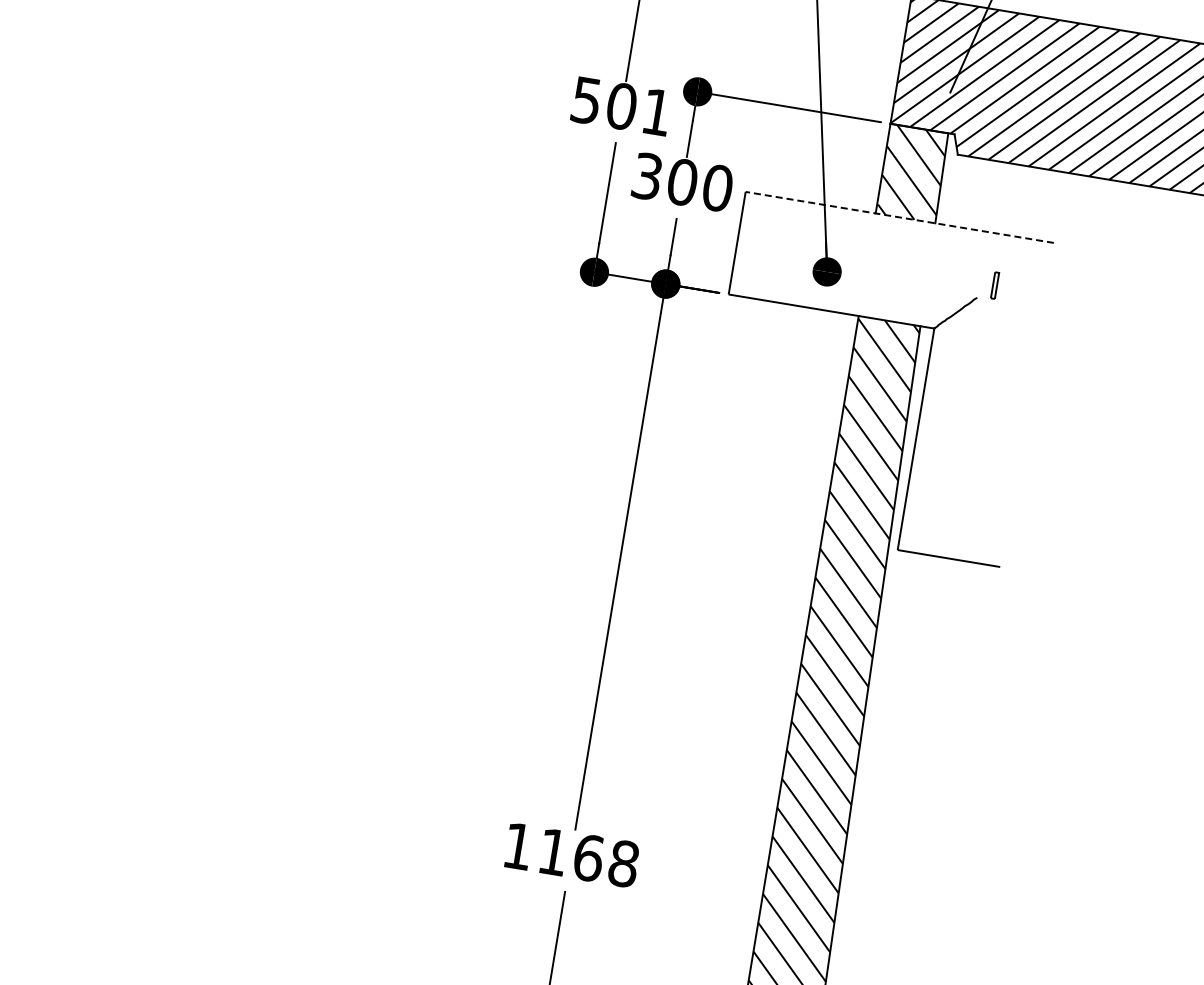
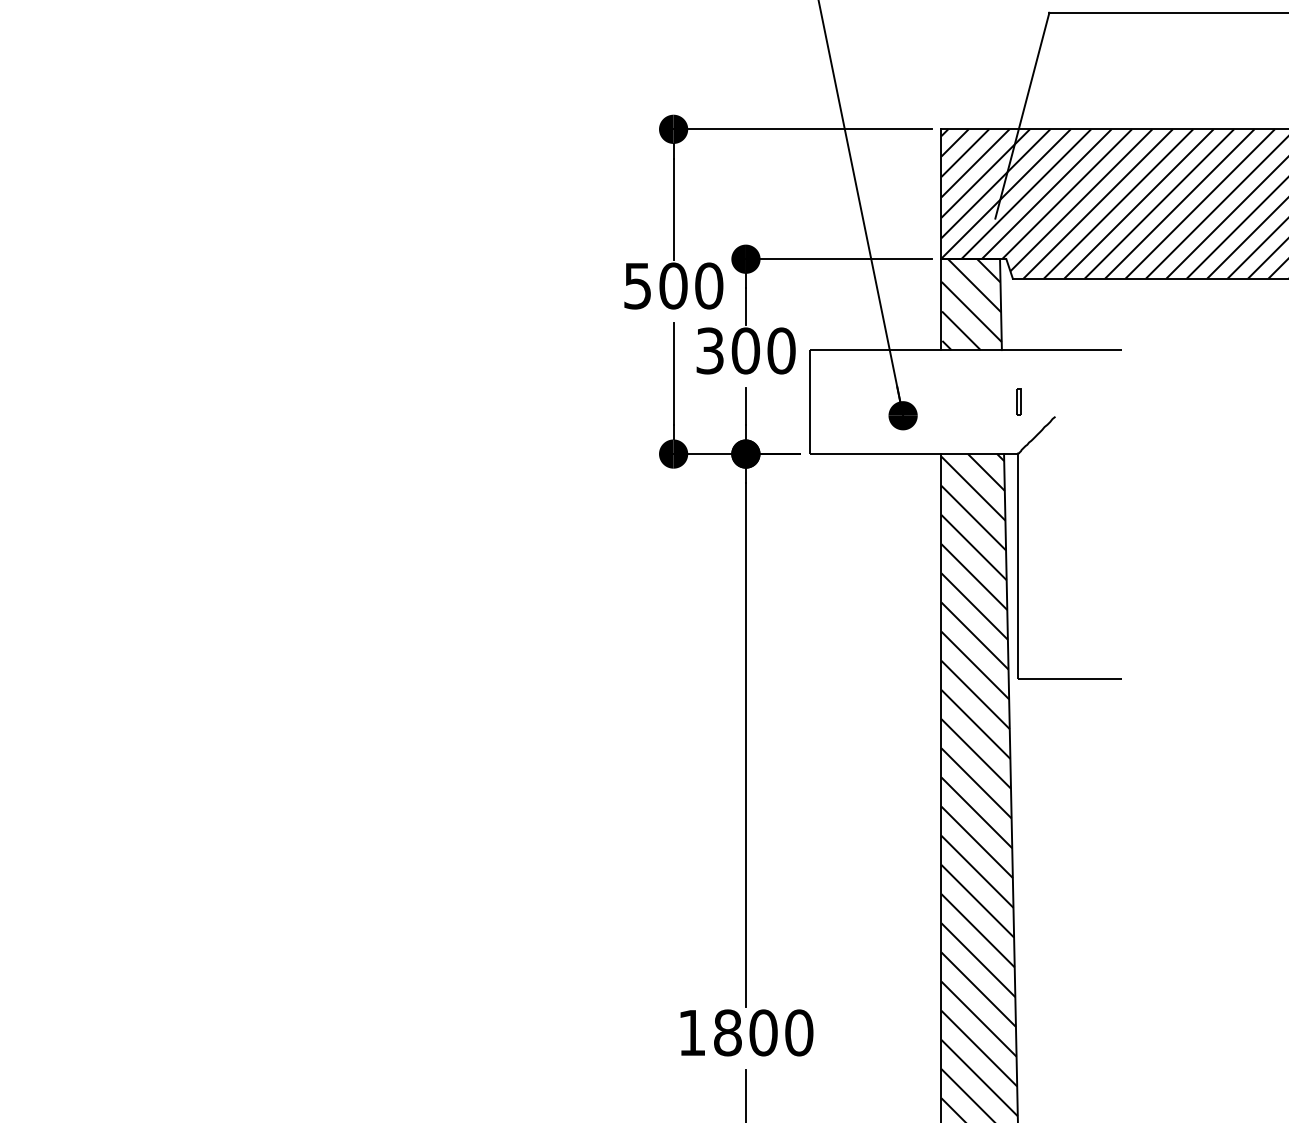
text: (657, 111) -> (709, 285), 501 -> 500
line: (899, 217) -> (965, 350), dashed -> solid
part: (994, 285) -> (1018, 401), moved
text: (588, 857) -> (763, 1032), 1168 -> 1800

